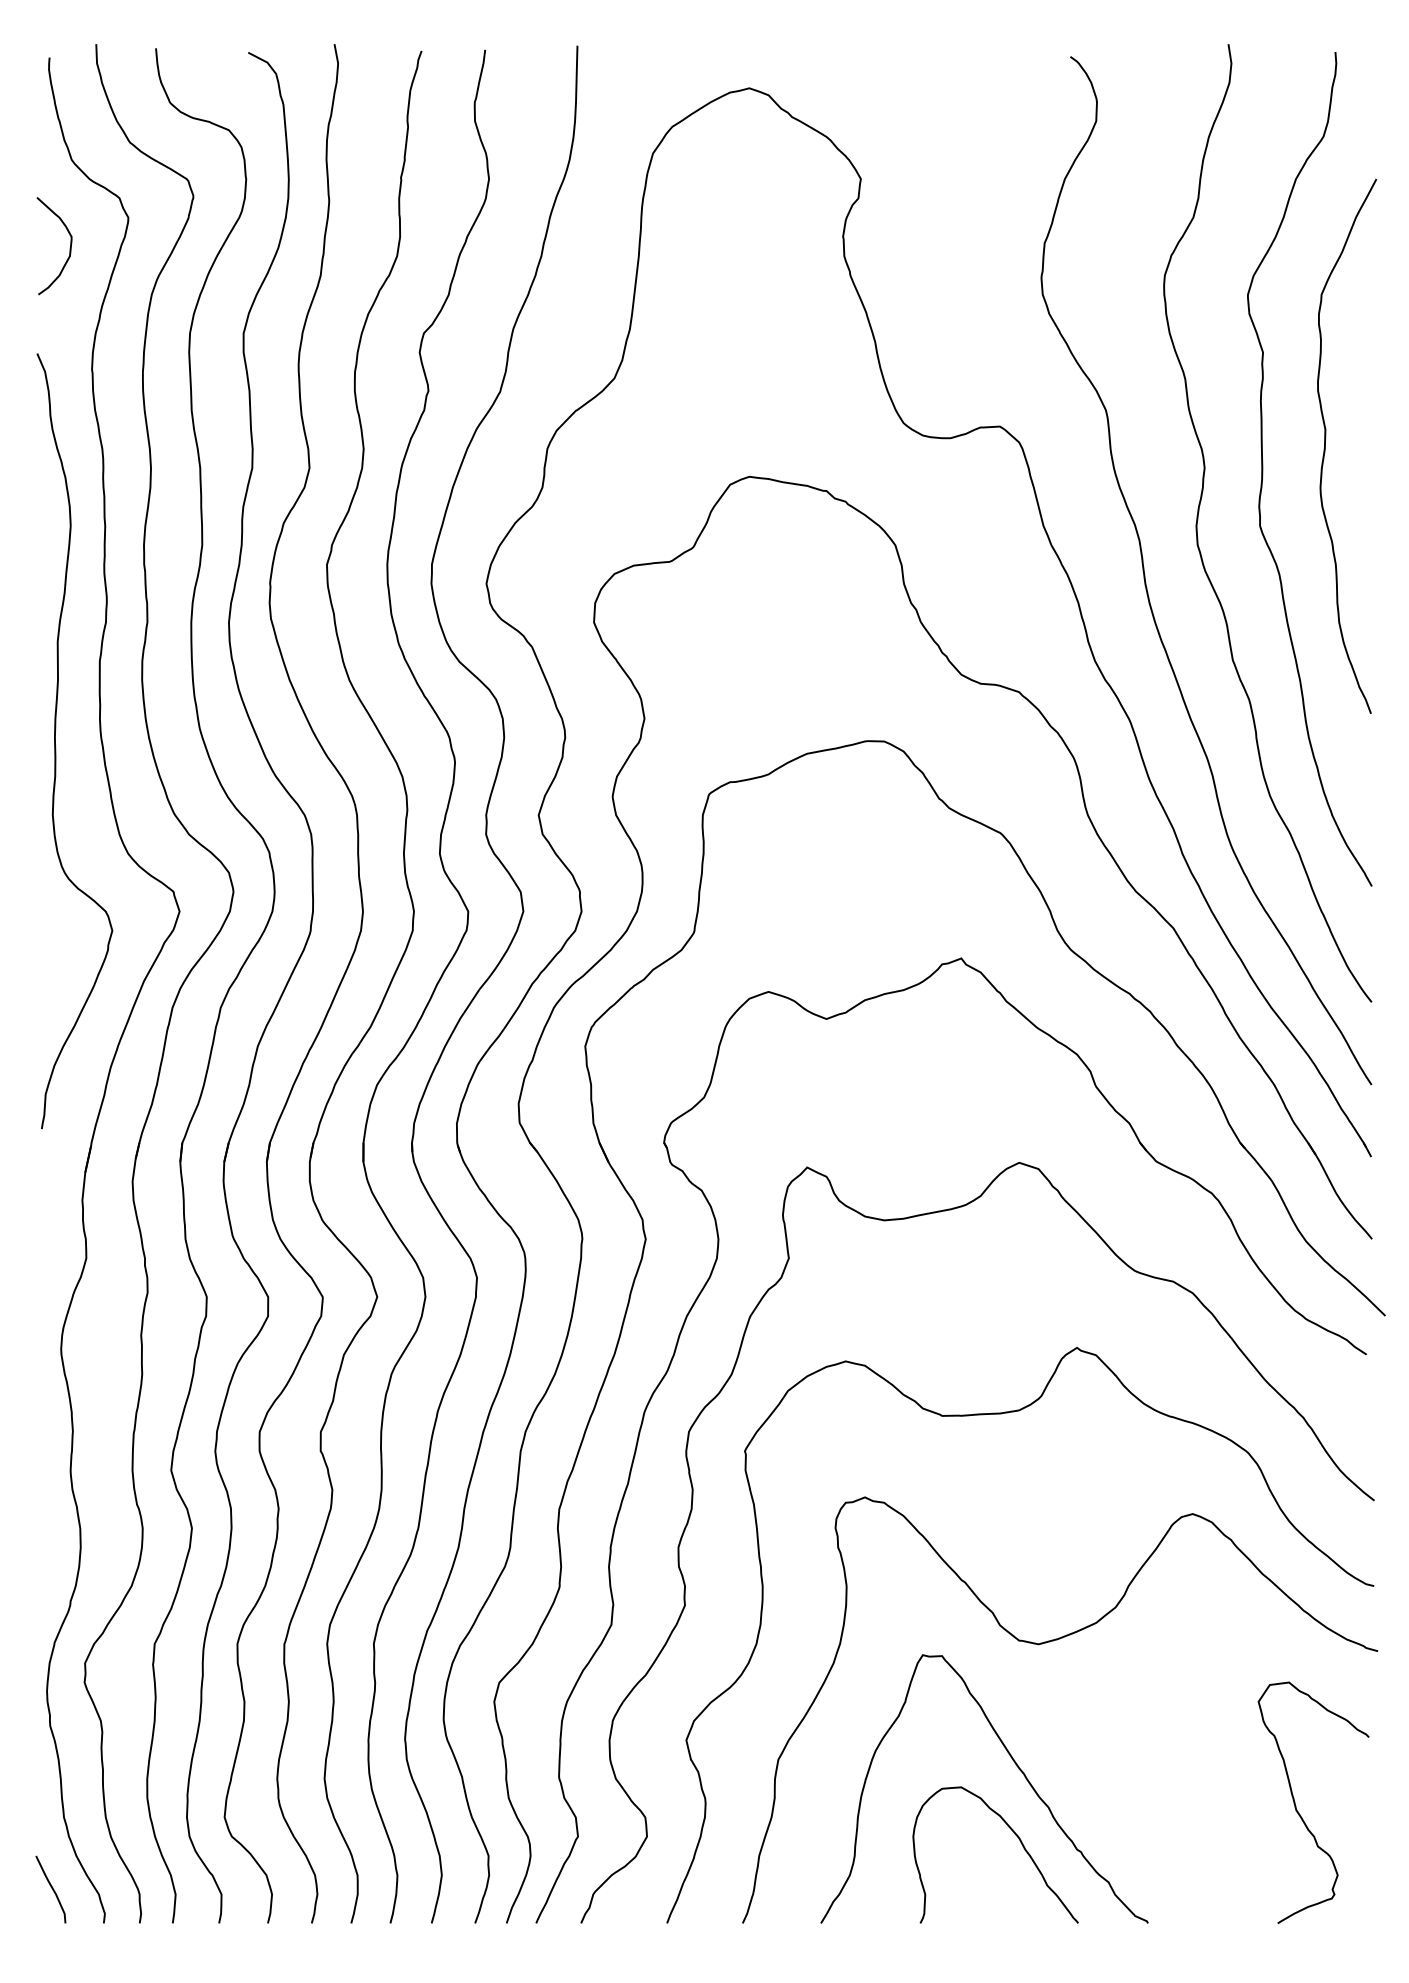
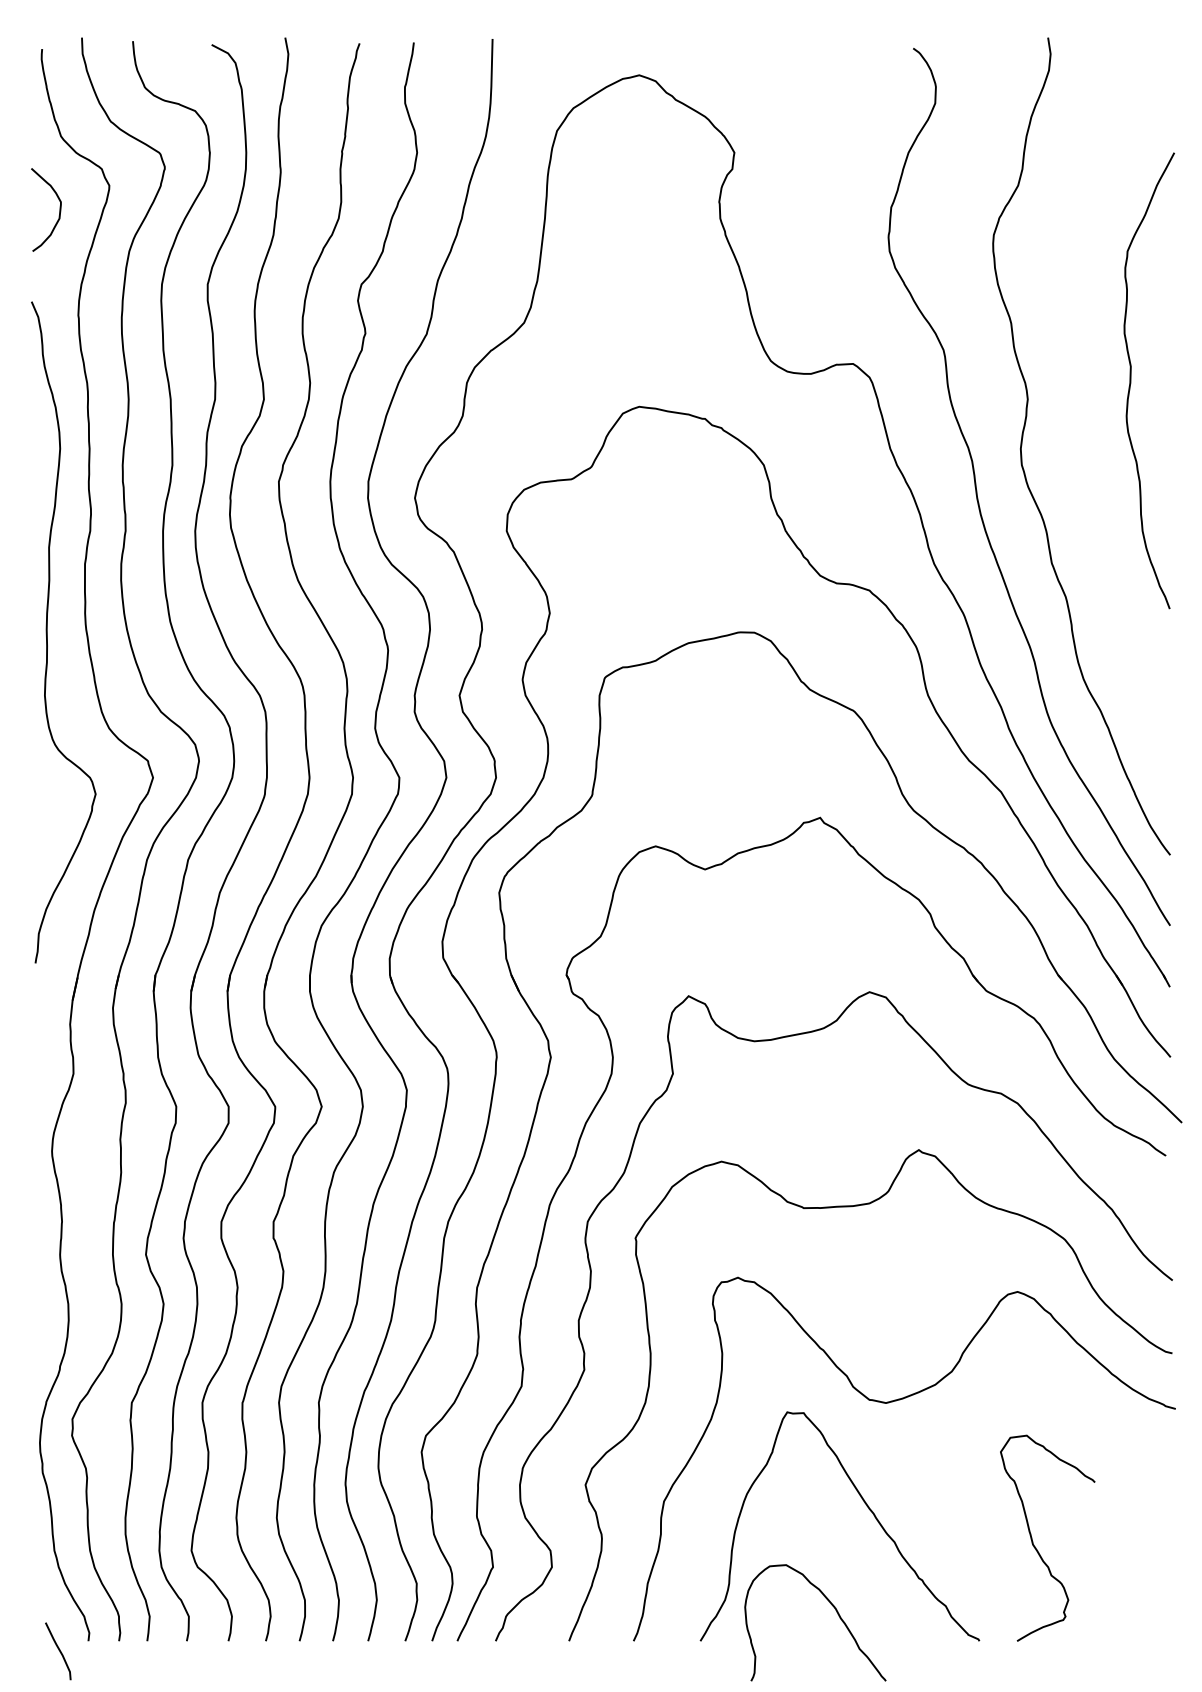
curve: (1262, 469) -> (1077, 400), removed
curve: (1296, 1806) -> (1033, 1541), moved
curve: (1020, 1842) -> (836, 1612), moved
curve: (51, 1888) -> (58, 1650), moved

